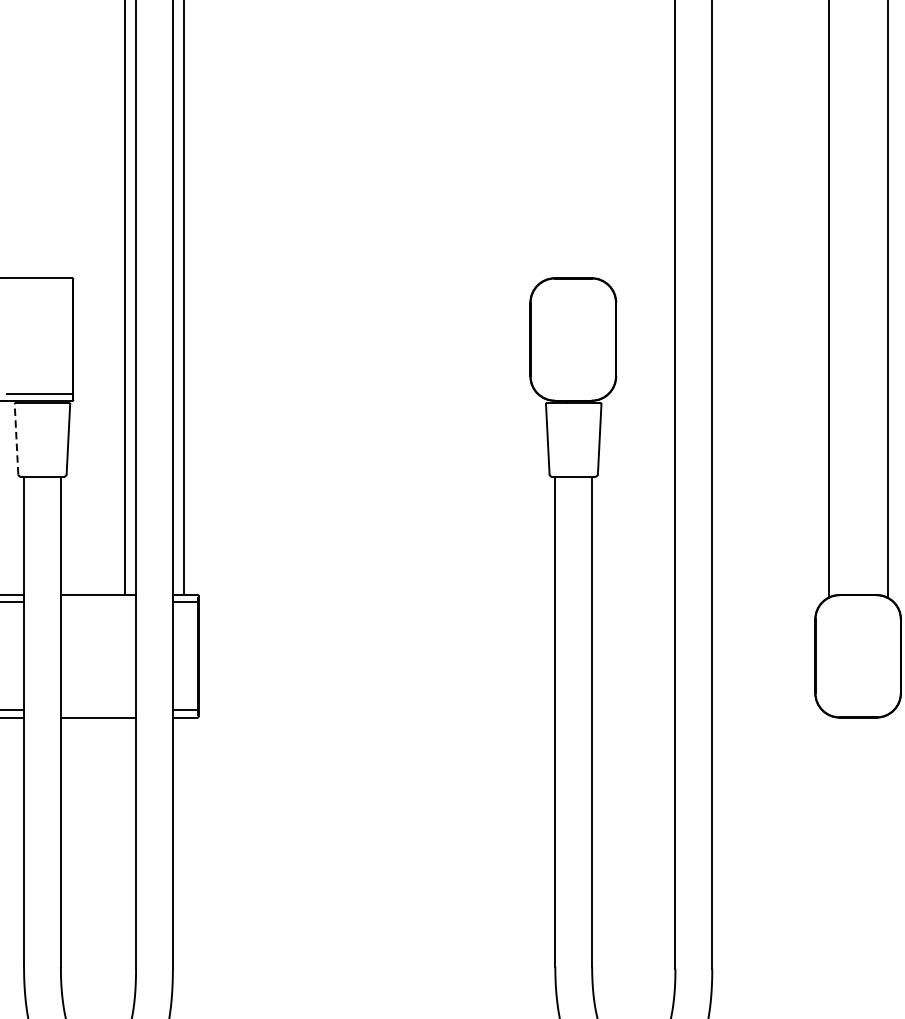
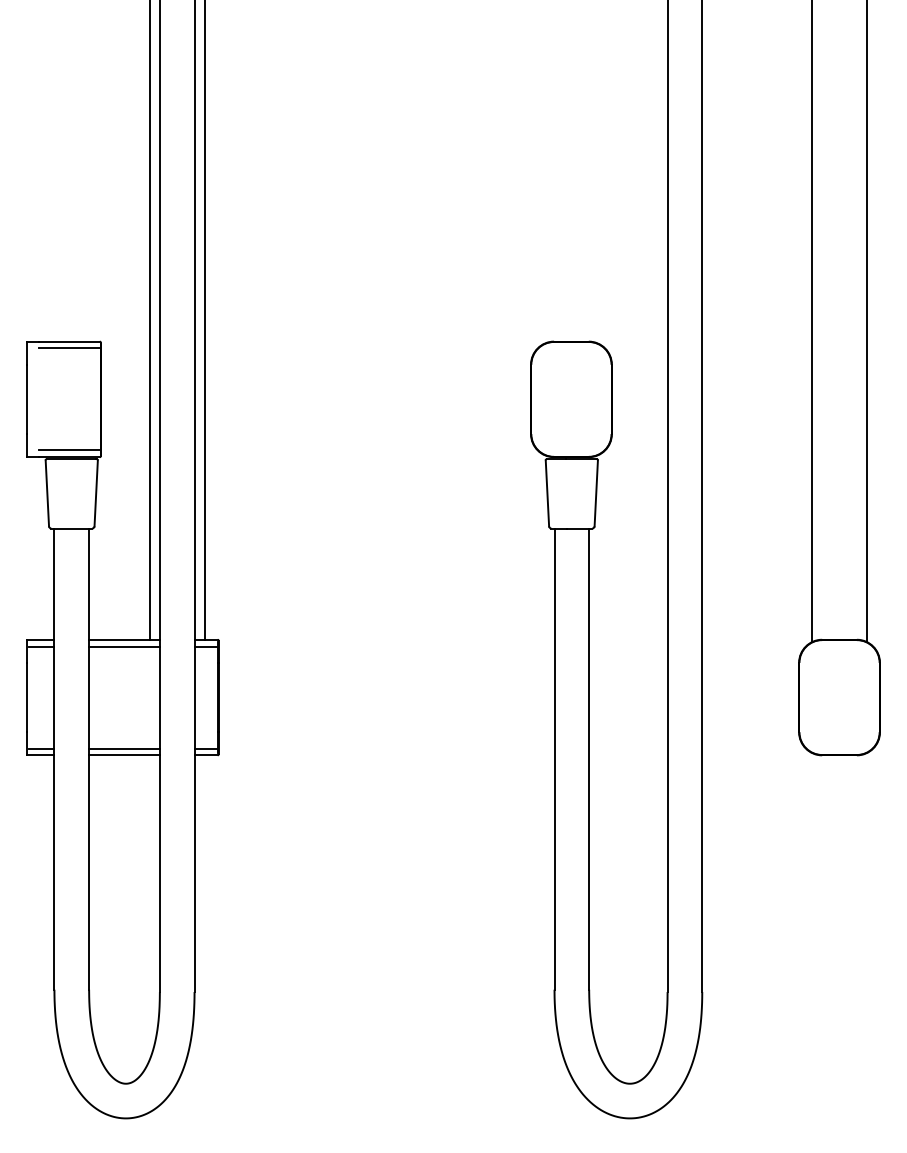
line: (38, 285) -> (68, 348), added
line: (16, 438) -> (47, 492), dashed -> solid
line: (98, 602) -> (124, 646), added
line: (98, 710) -> (124, 748), added

